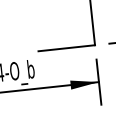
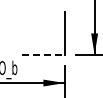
line: (66, 47) -> (43, 54), solid -> dashed

